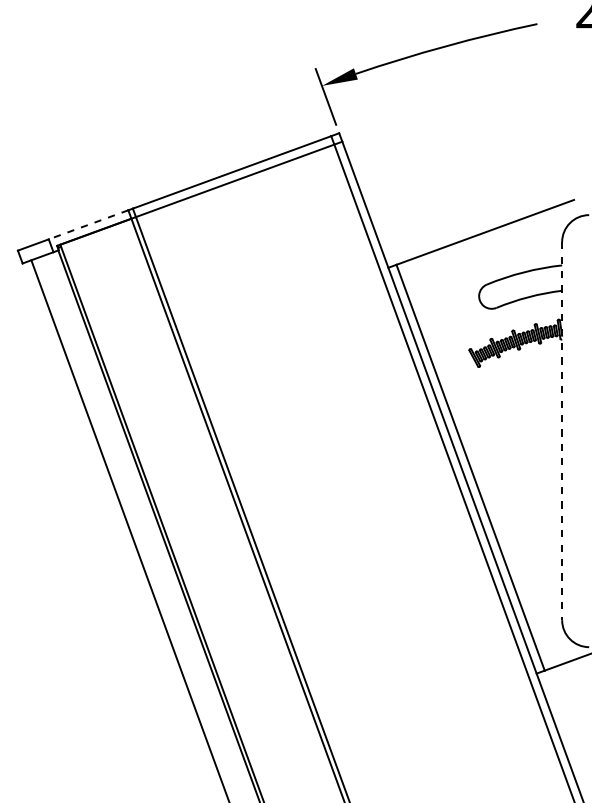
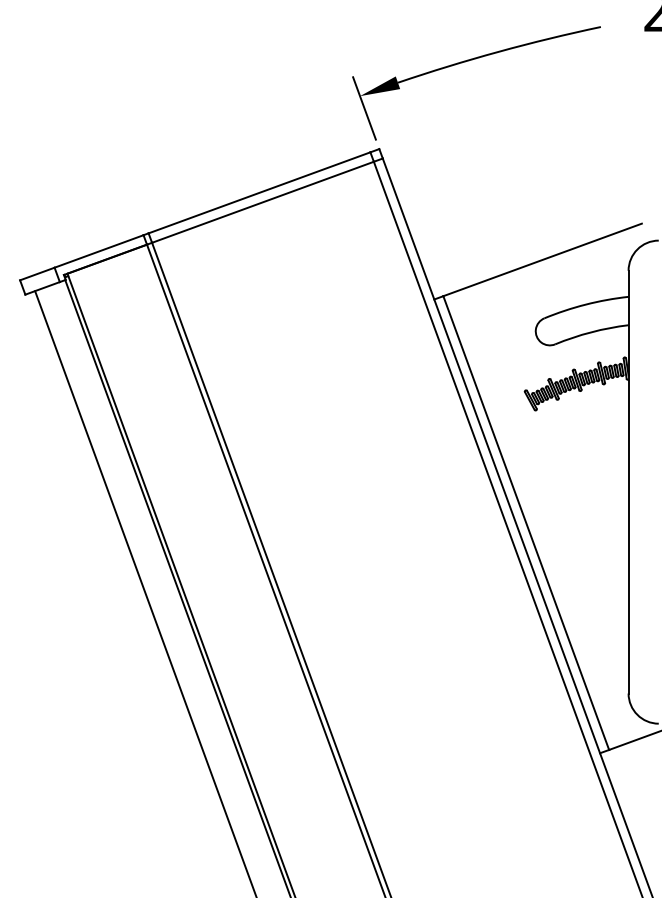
line: (88, 225) -> (98, 252), dashed -> solid
line: (562, 431) -> (628, 482), dashed -> solid

